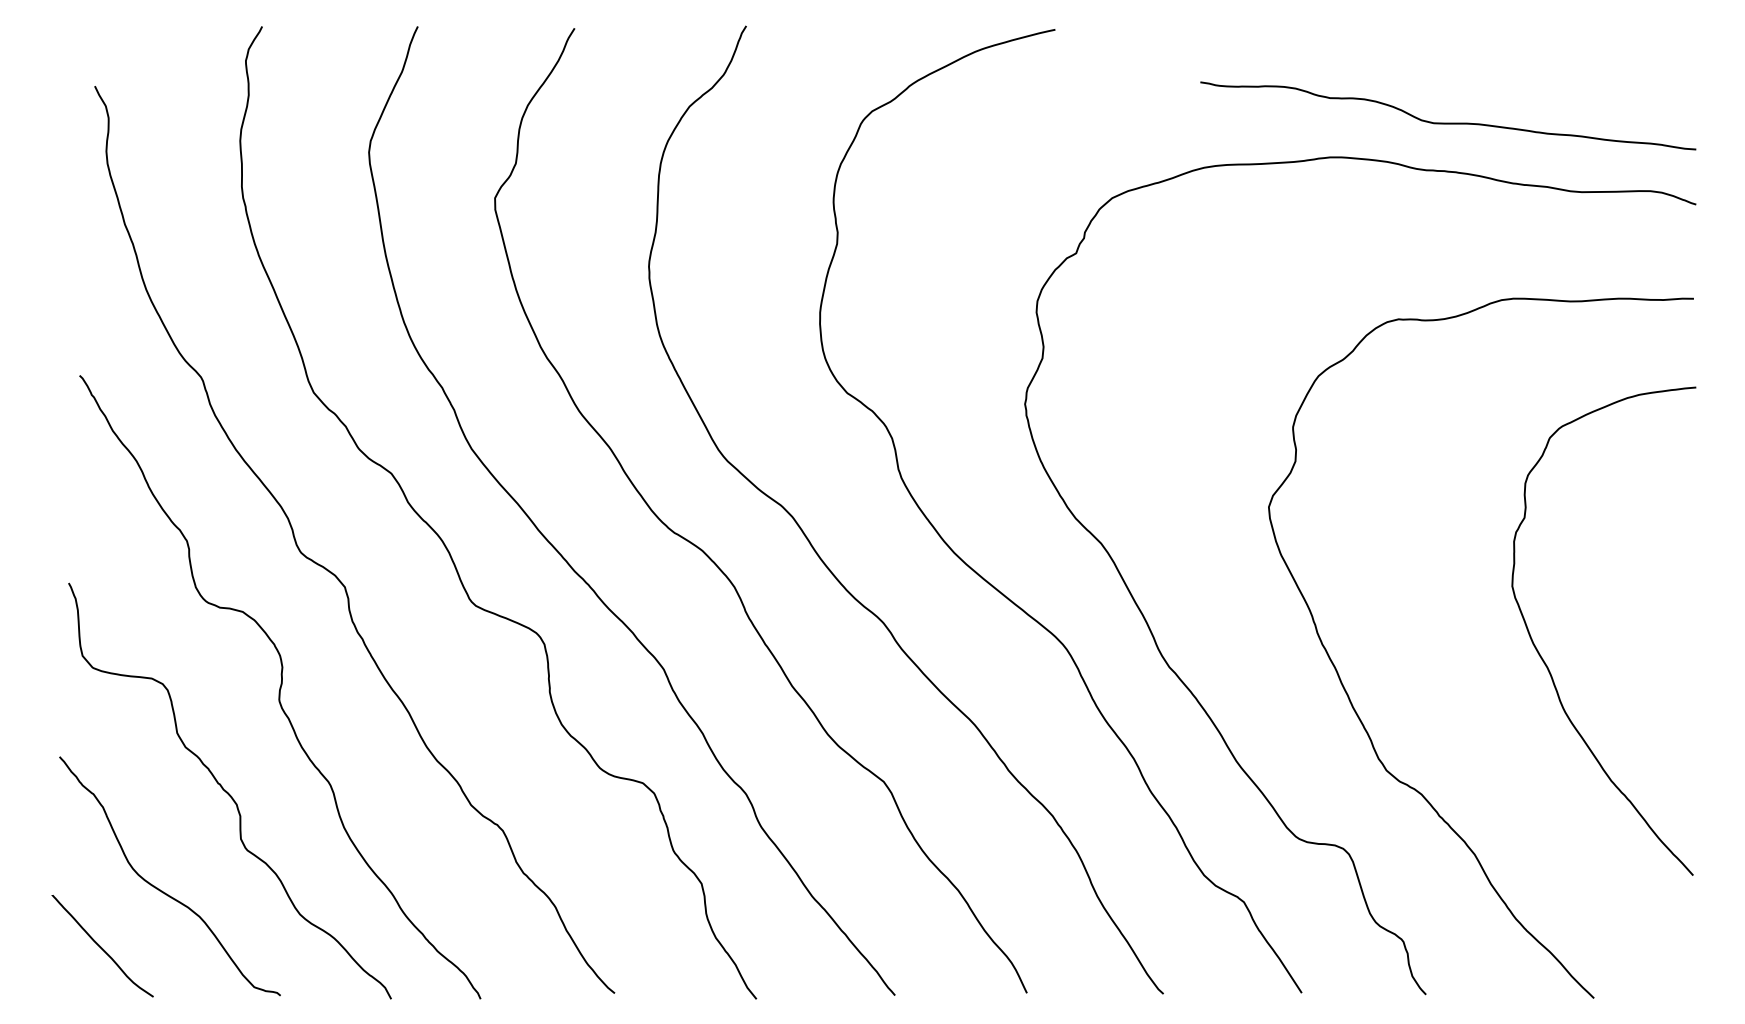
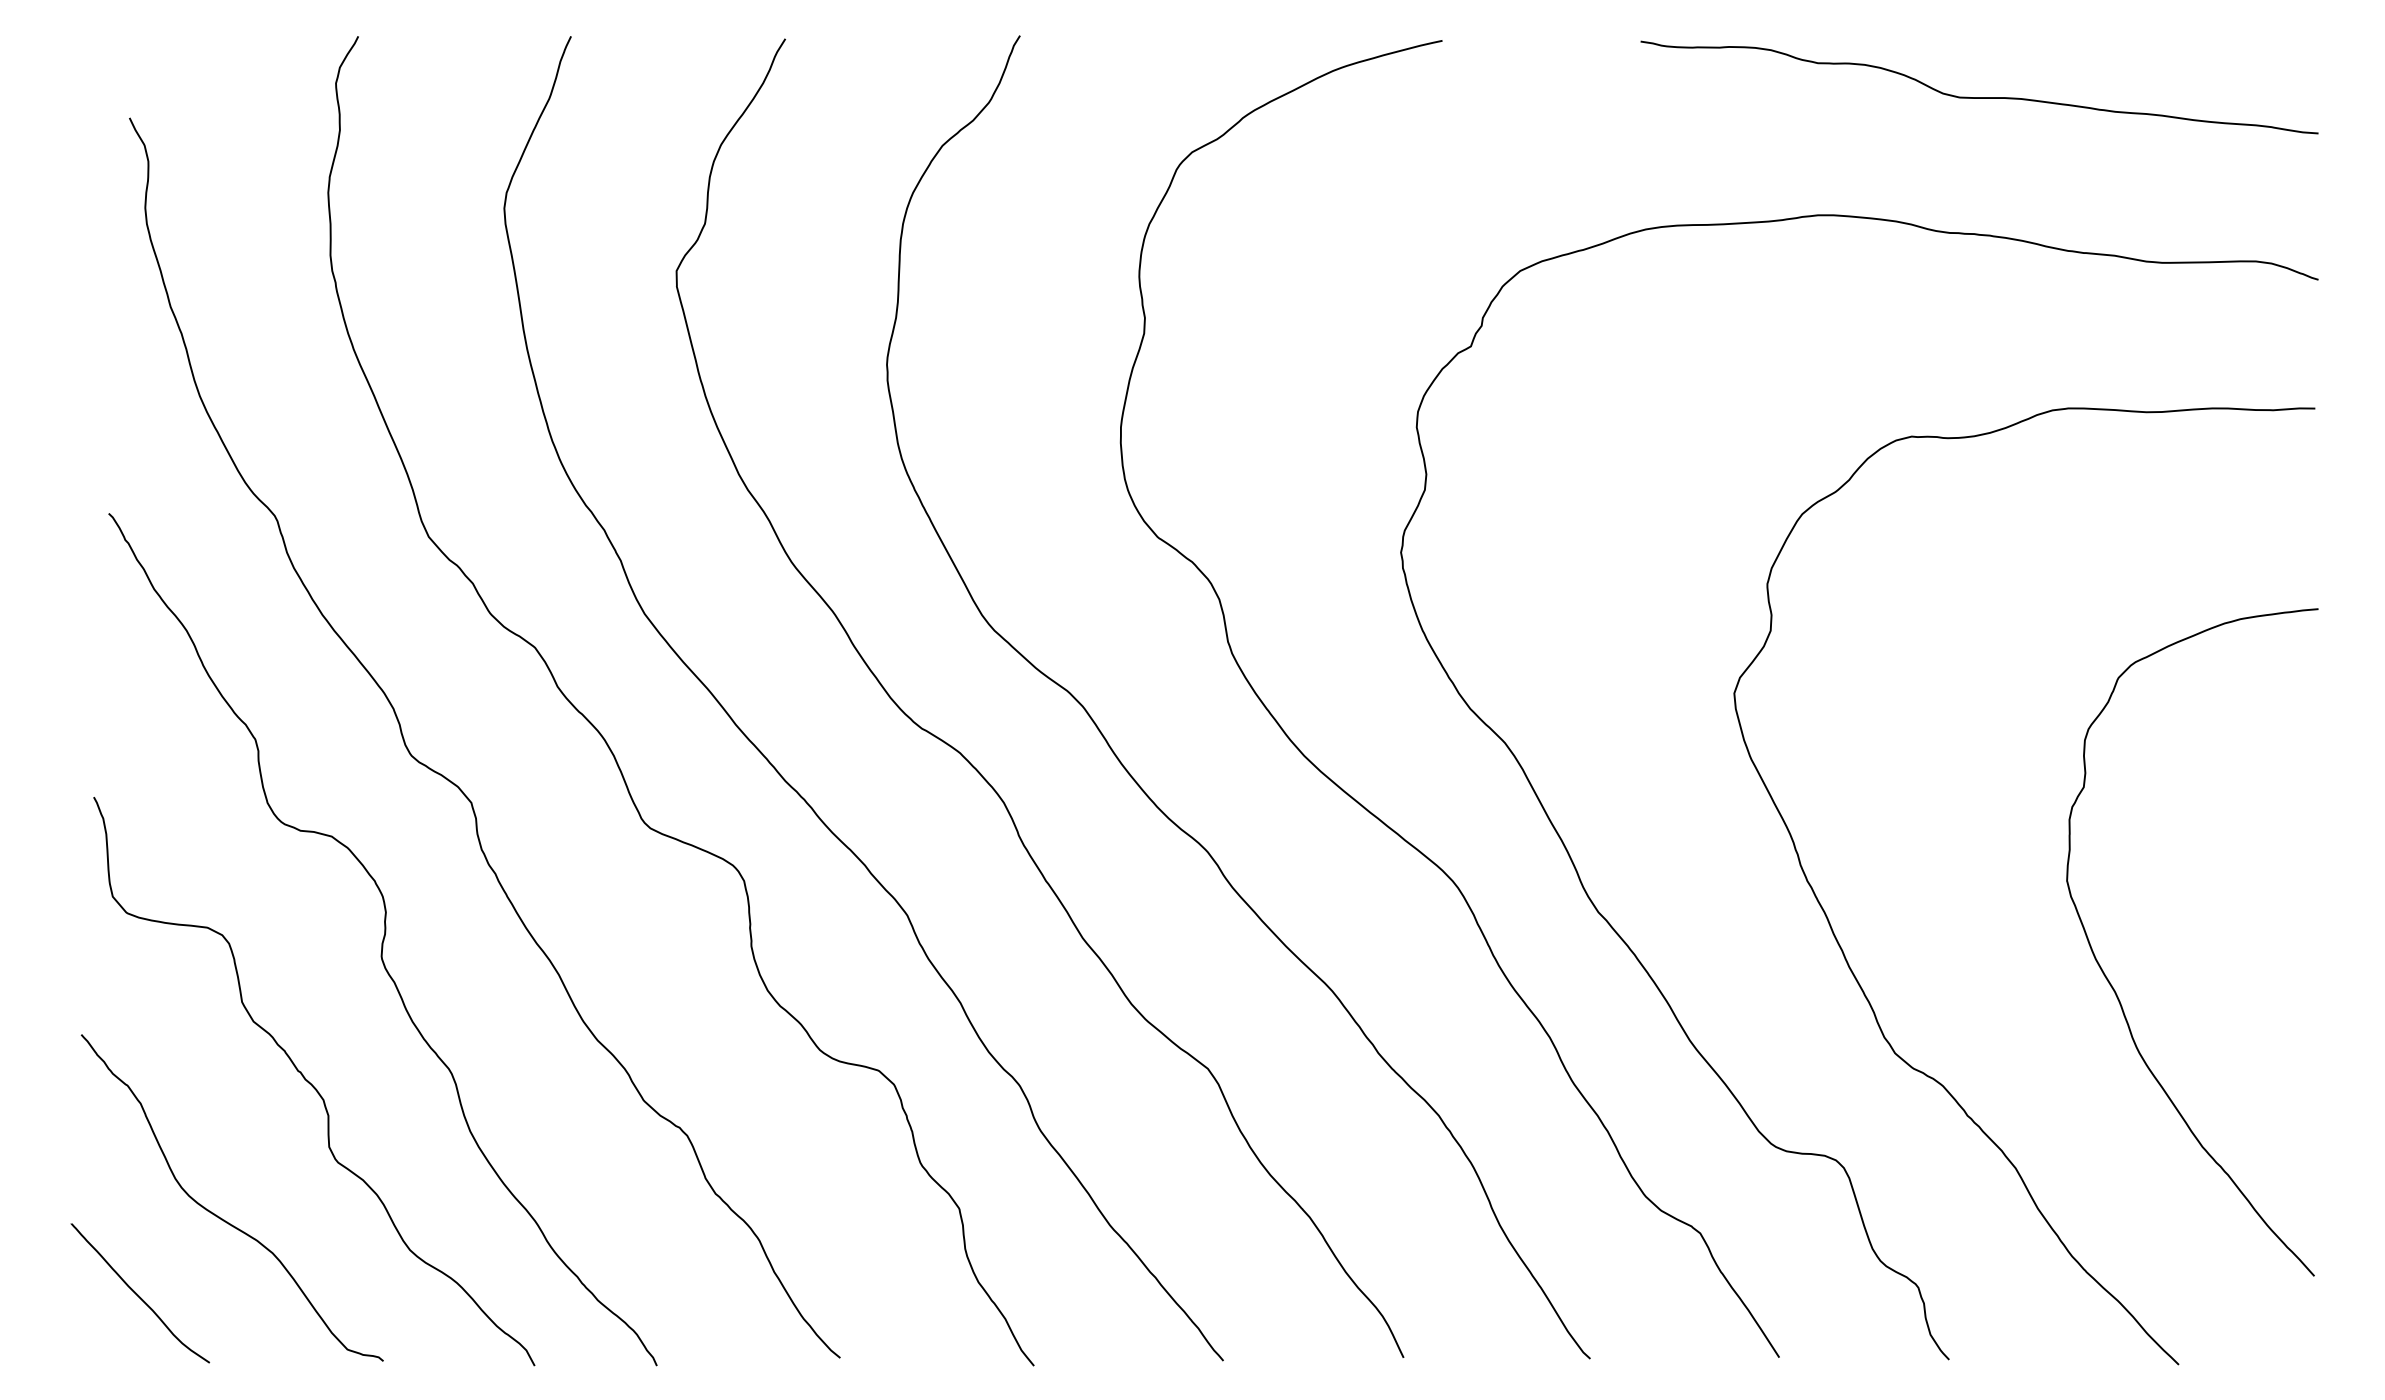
curve: (1448, 122) -> (1979, 96), moved
curve: (1547, 665) -> (2115, 989), moved

